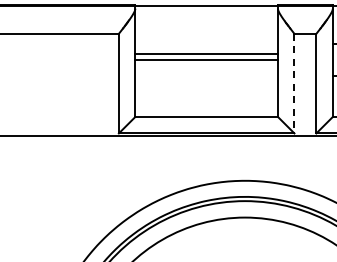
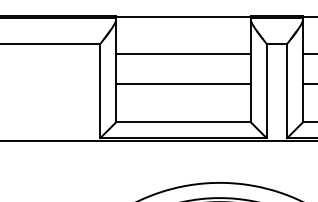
line: (206, 53) -> (183, 83), moved
line: (206, 60) -> (183, 53), moved
line: (294, 83) -> (266, 90), dashed -> solid

